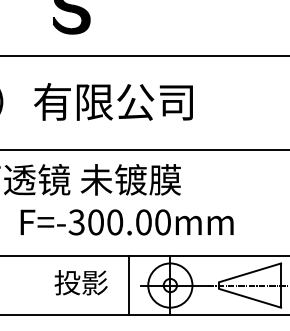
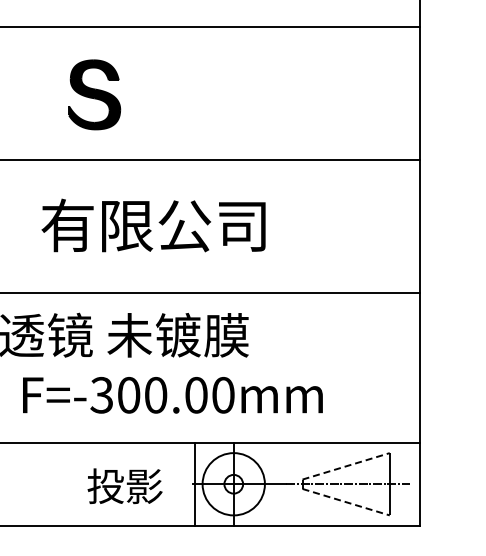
line: (250, 272) -> (346, 466), solid -> dashed
text: (80, 282) -> (124, 486), moved
line: (129, 285) -> (195, 483), moved
line: (250, 298) -> (346, 502), solid -> dashed

